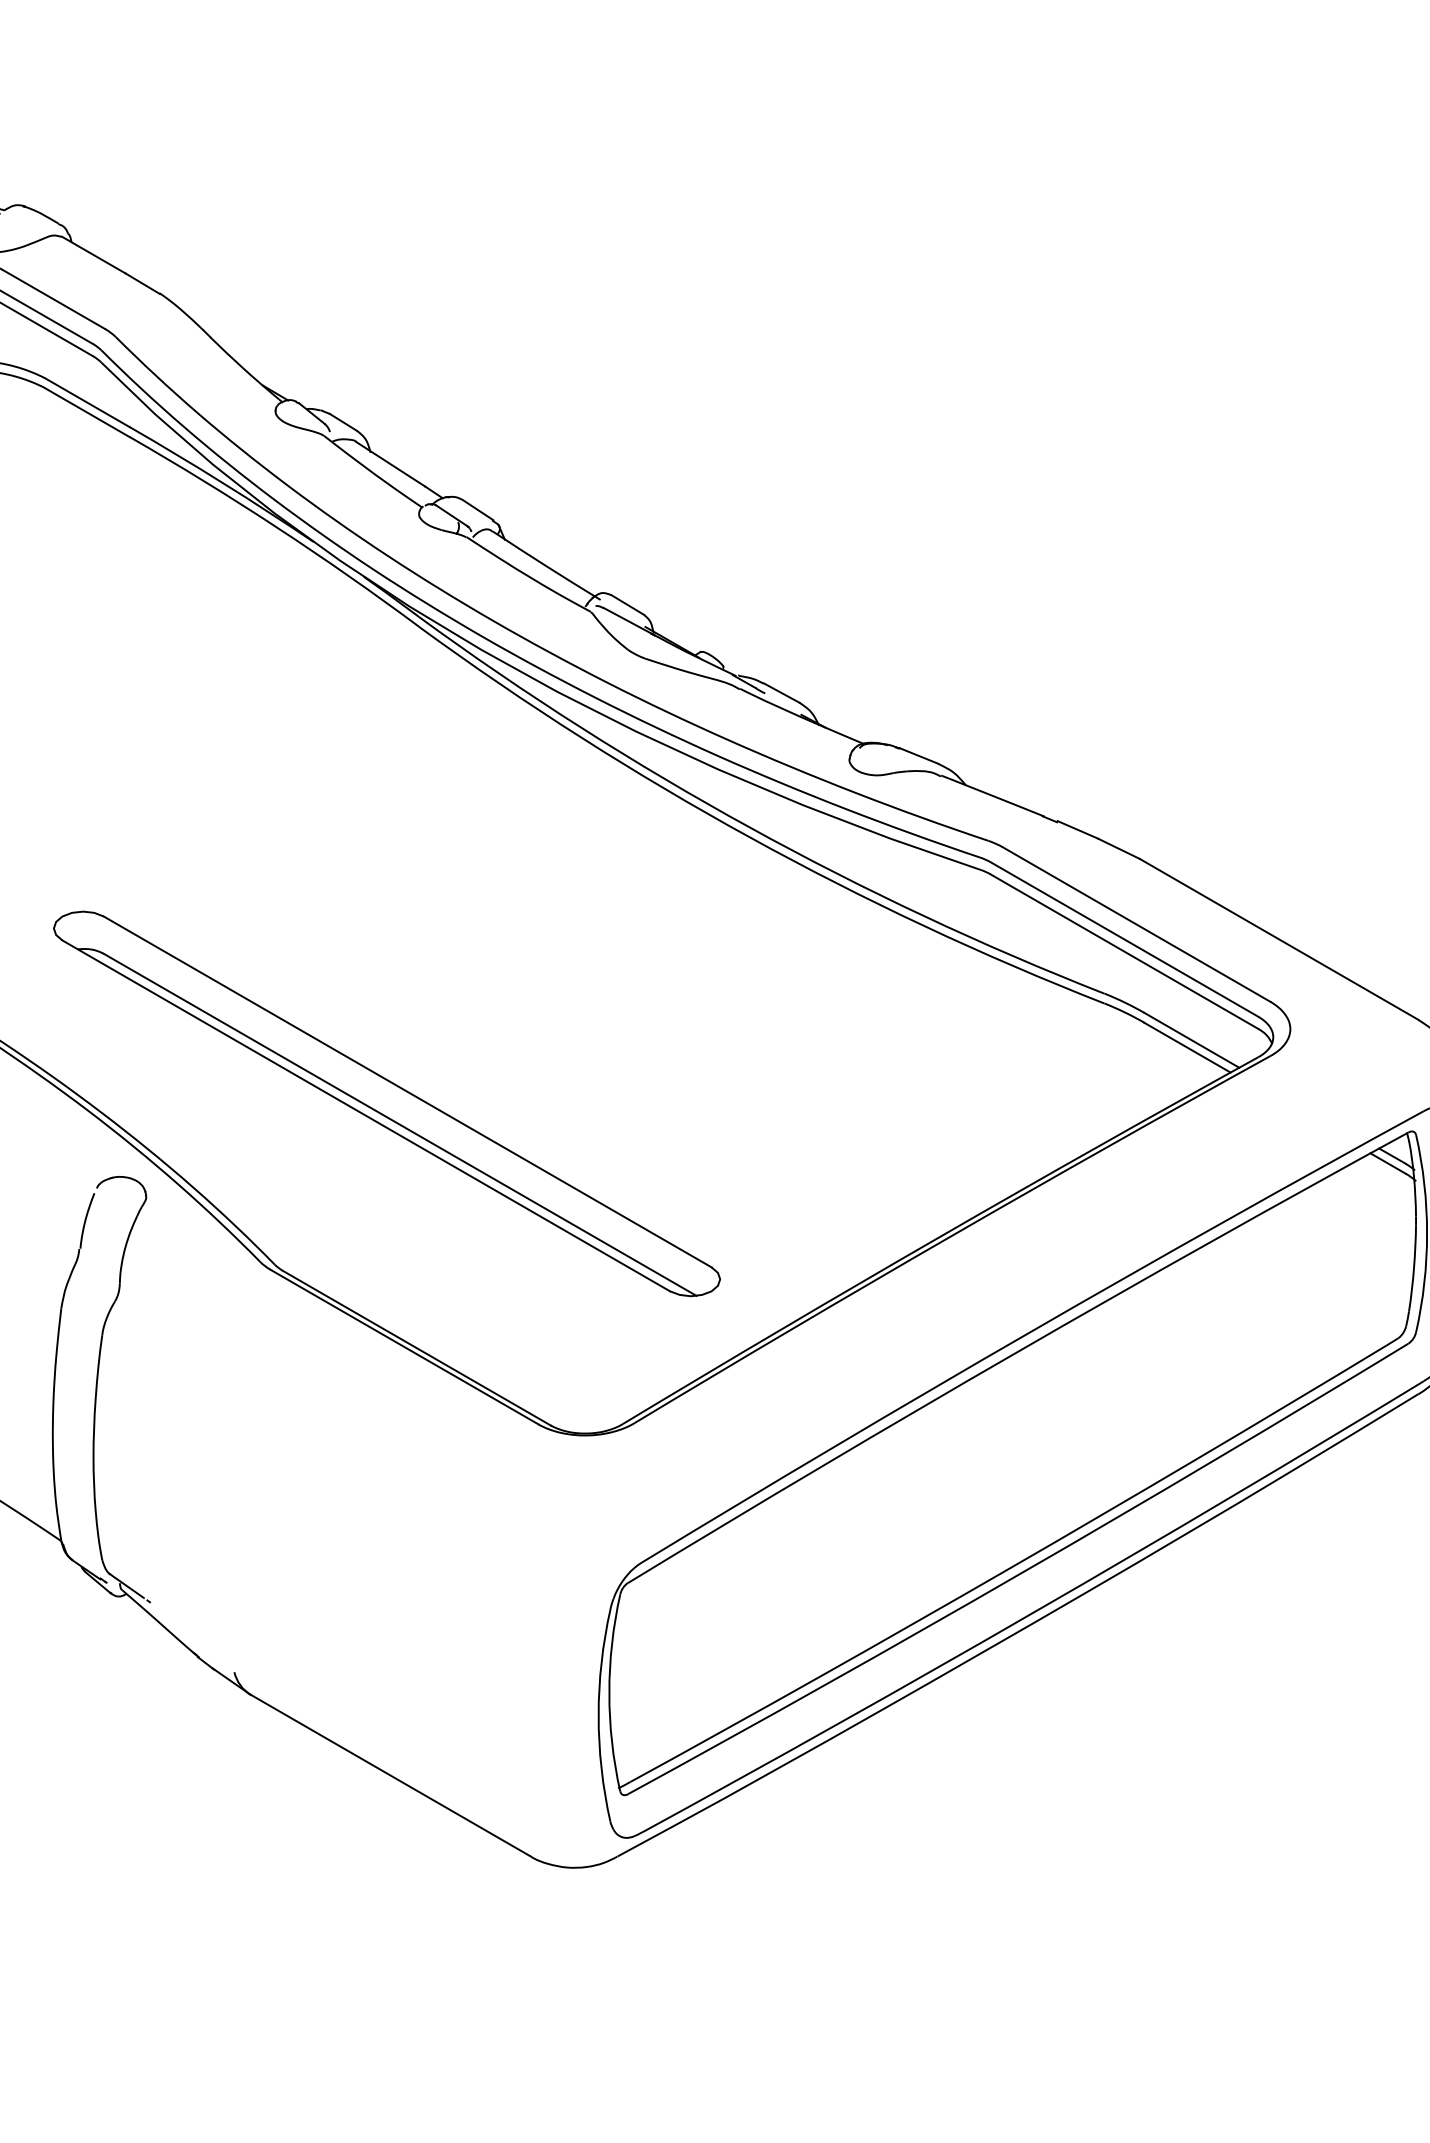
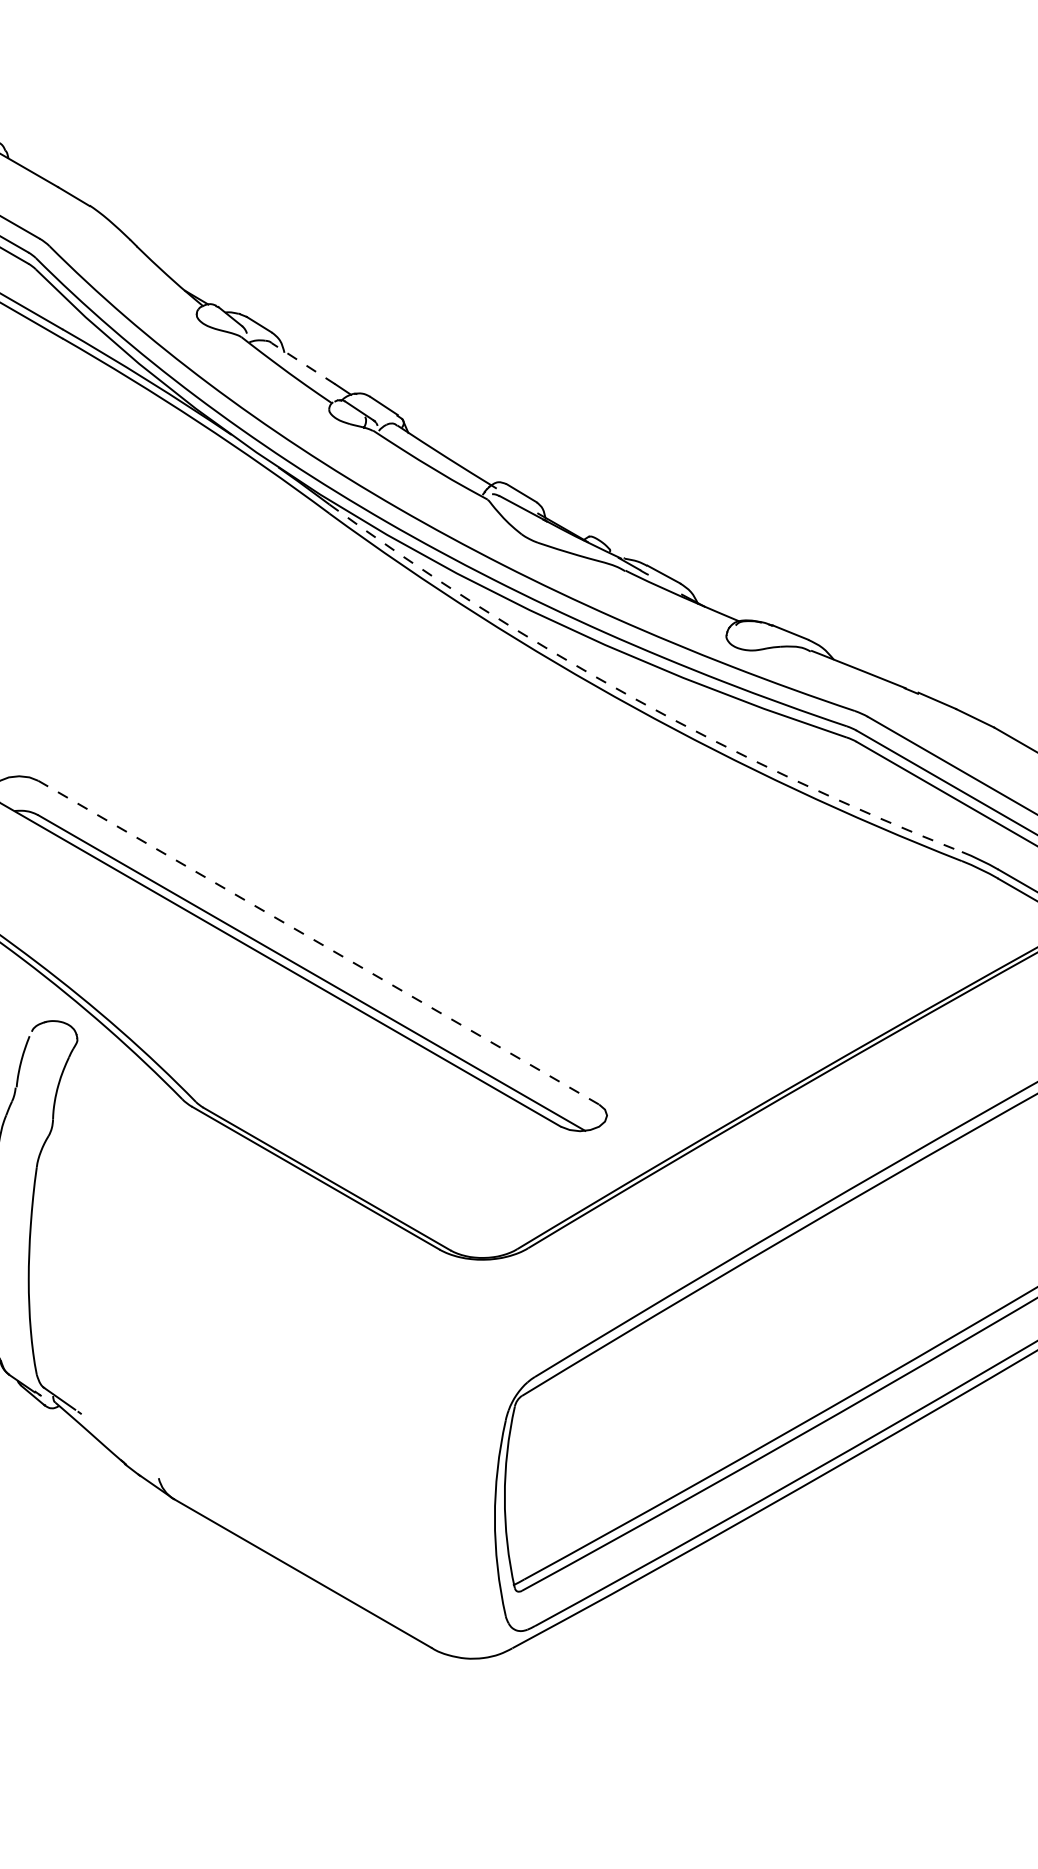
line: (390, 464) -> (302, 363), solid -> dashed
arc: (749, 827) -> (634, 698), solid -> dashed
line: (407, 1091) -> (318, 942), solid -> dashed

